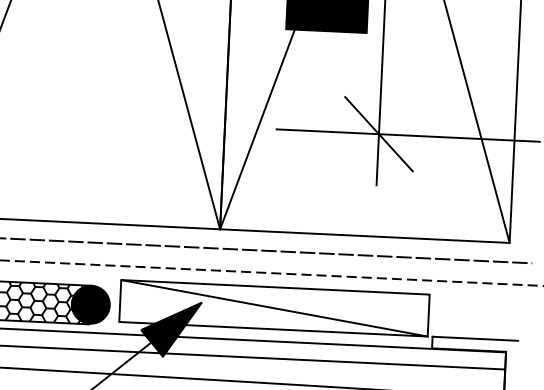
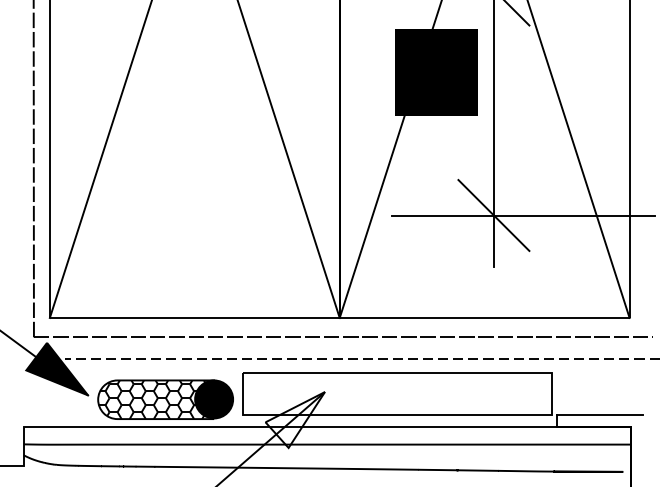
line: (274, 308) -> (397, 394), removed
fill: (170, 328) -> (294, 419), removed

